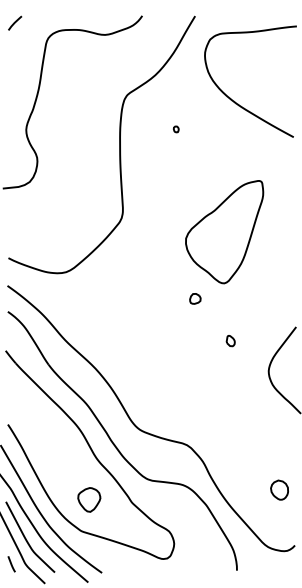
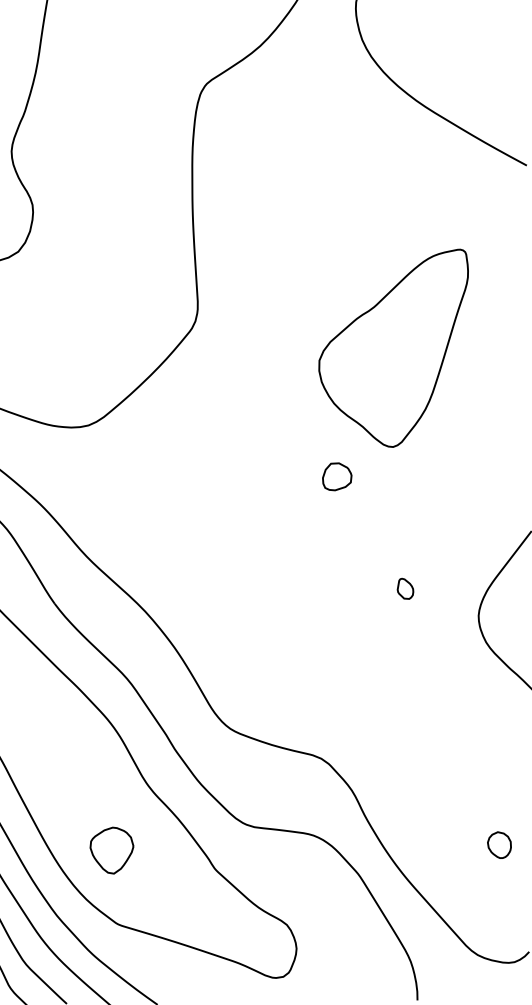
part: (176, 129) -> (300, 150), removed
part: (195, 298) -> (337, 476), size x1.4
part: (230, 341) -> (404, 589), moved
part: (279, 489) -> (499, 844), size x0.7
part: (89, 499) -> (112, 849), moved

